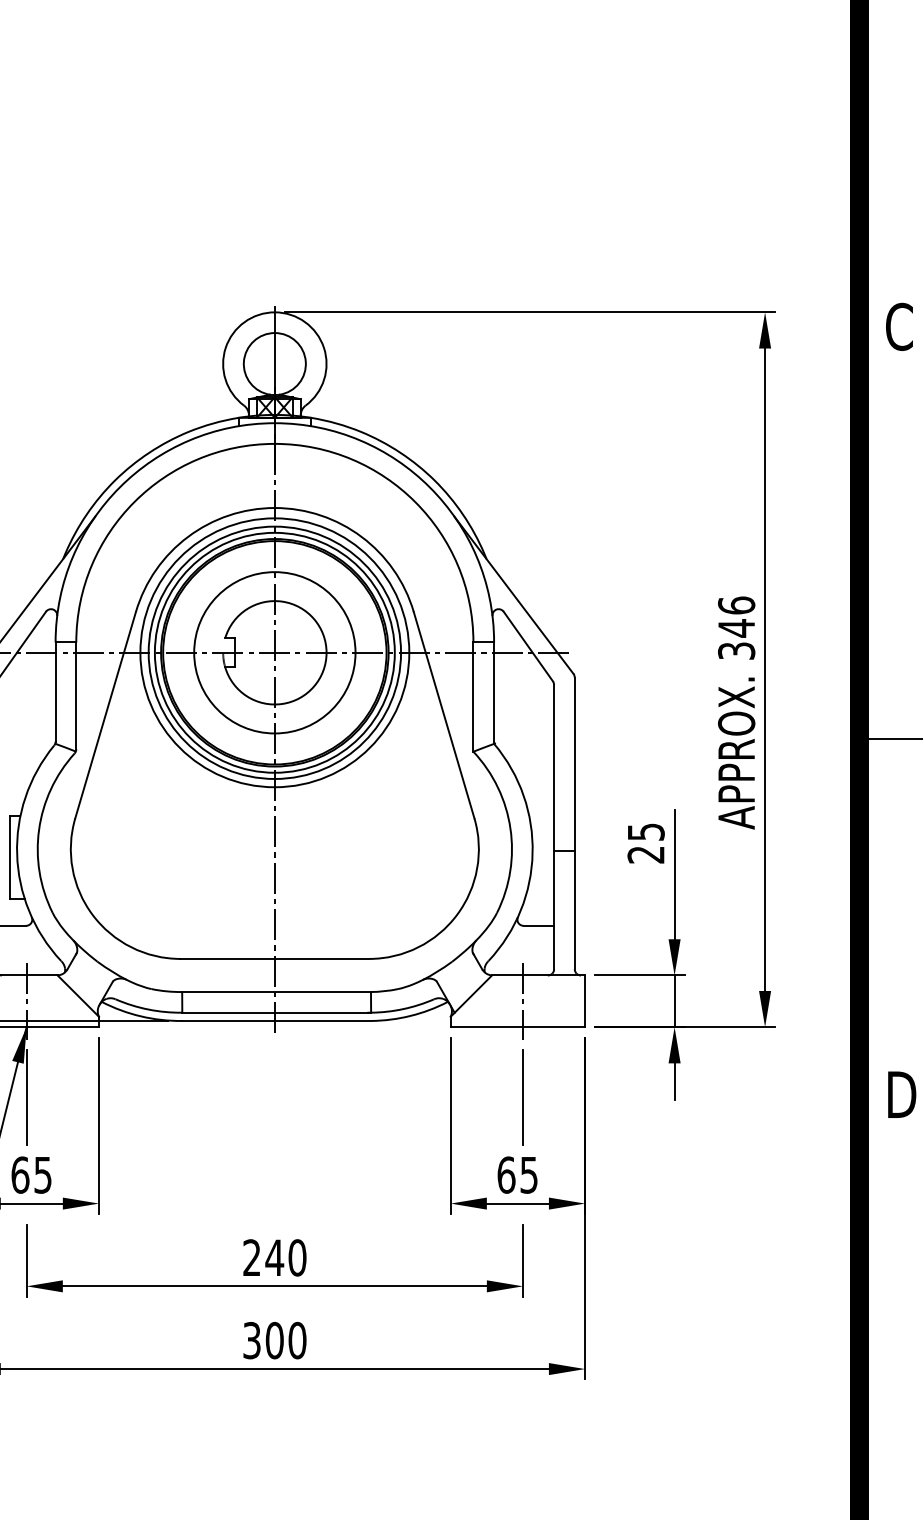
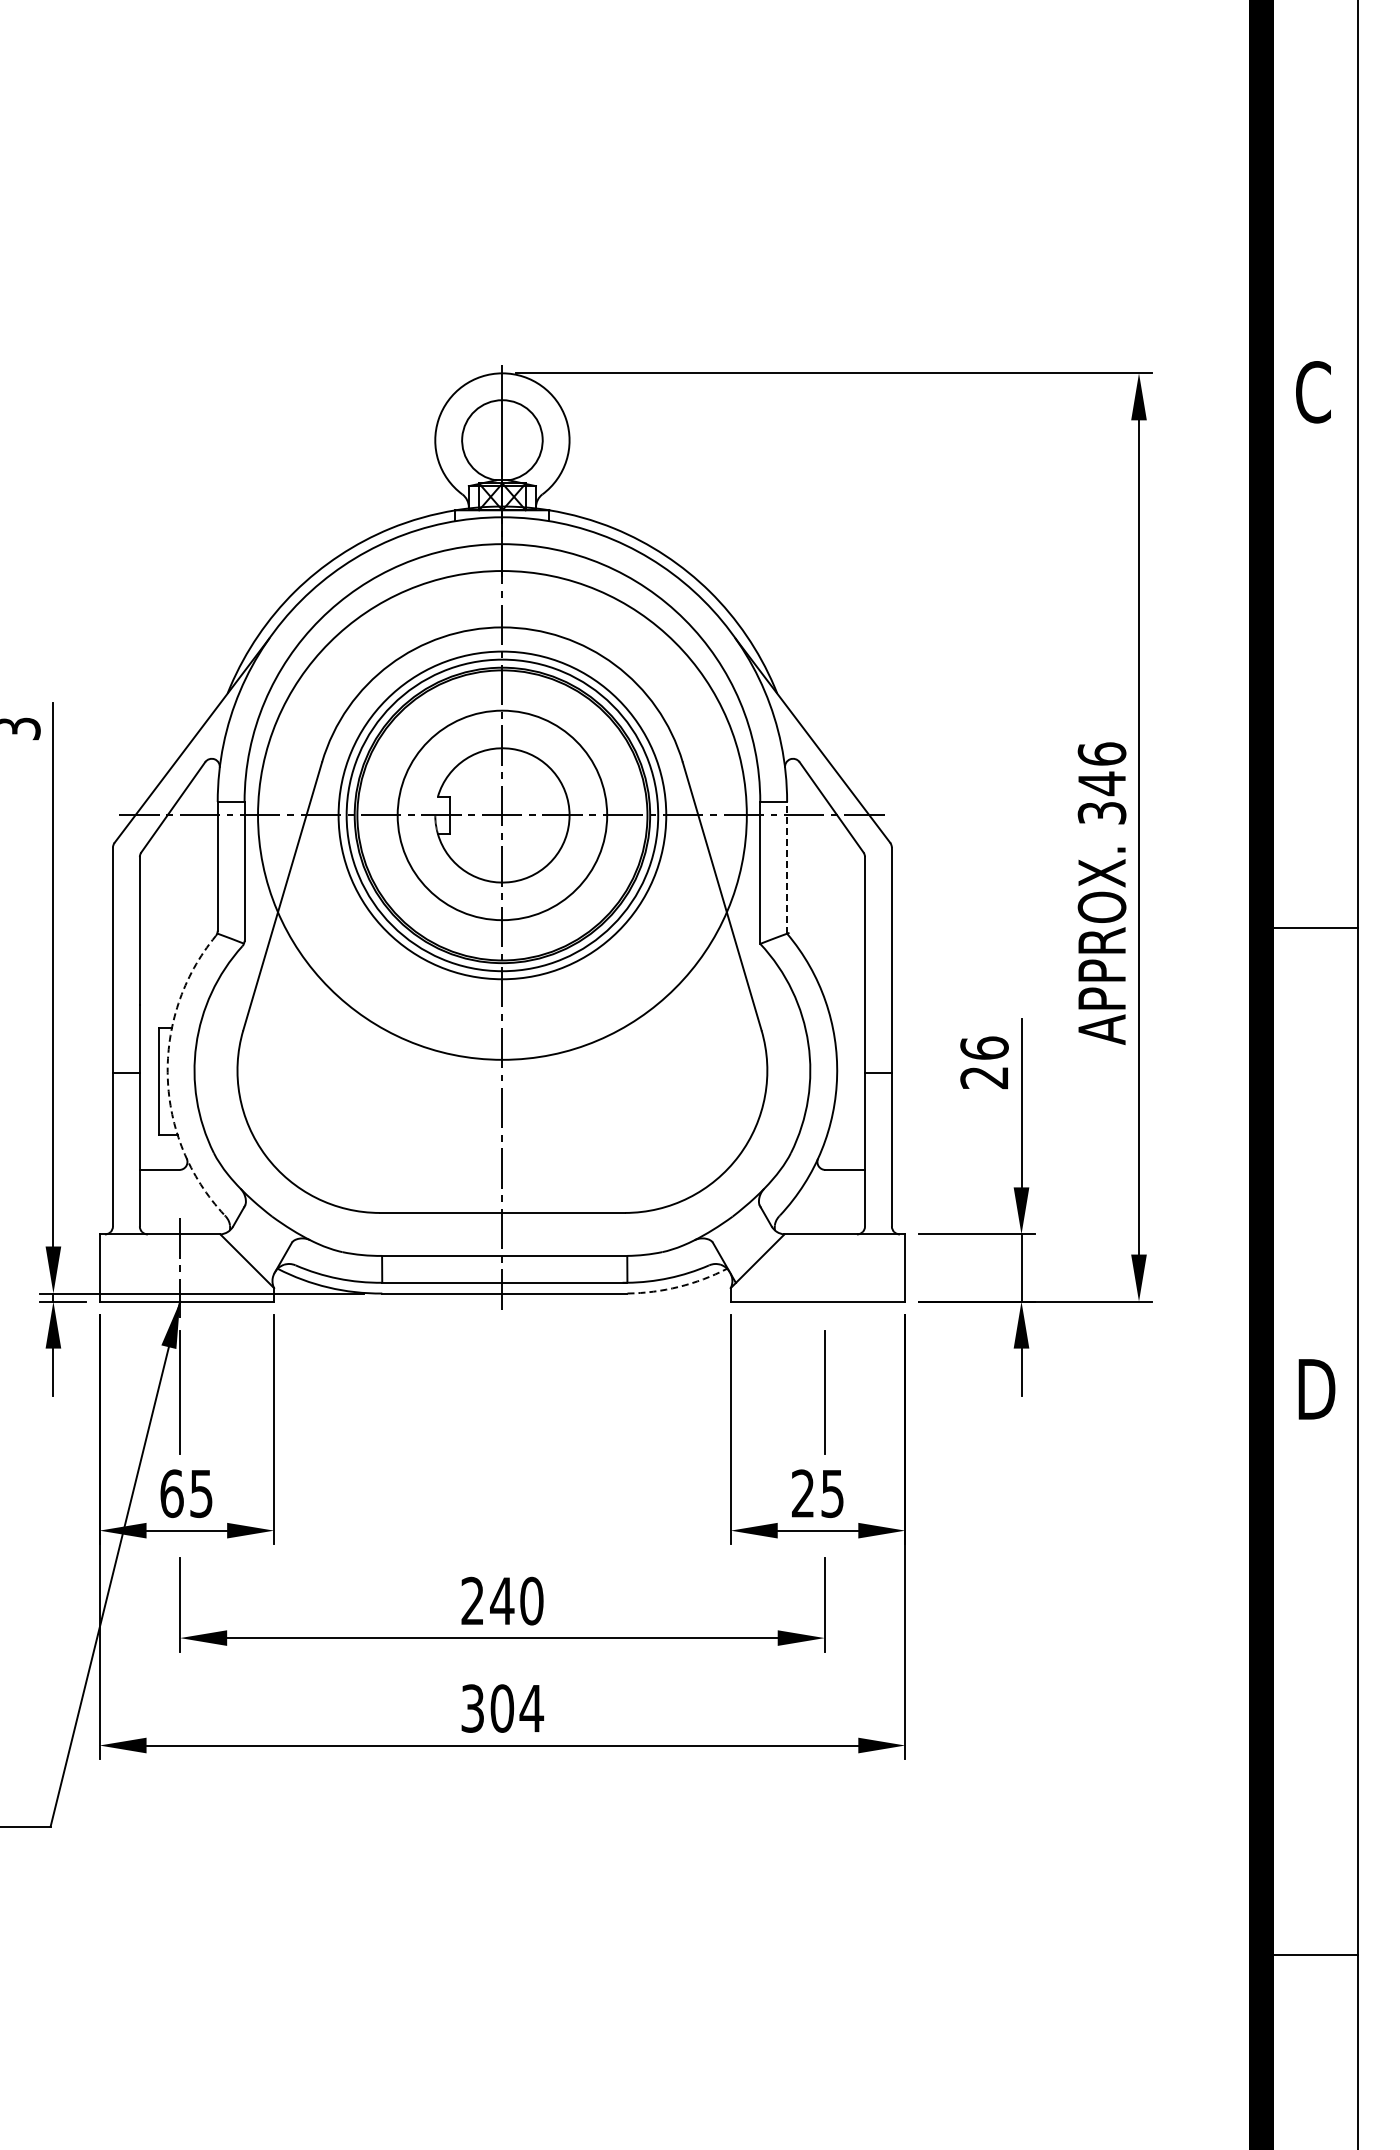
circle: (274, 652) -> (502, 815), size x1.4
line: (494, 692) -> (787, 867), solid -> dashed
text: (646, 831) -> (984, 1047), 25 -> 26
arc: (16, 854) -> (167, 1077), solid -> dashed
line: (522, 1000) -> (824, 1267), removed
arc: (410, 1015) -> (678, 1286), solid -> dashed
text: (506, 1174) -> (803, 1493), 65 -> 25
text: (297, 1340) -> (531, 1708), 300 -> 304

